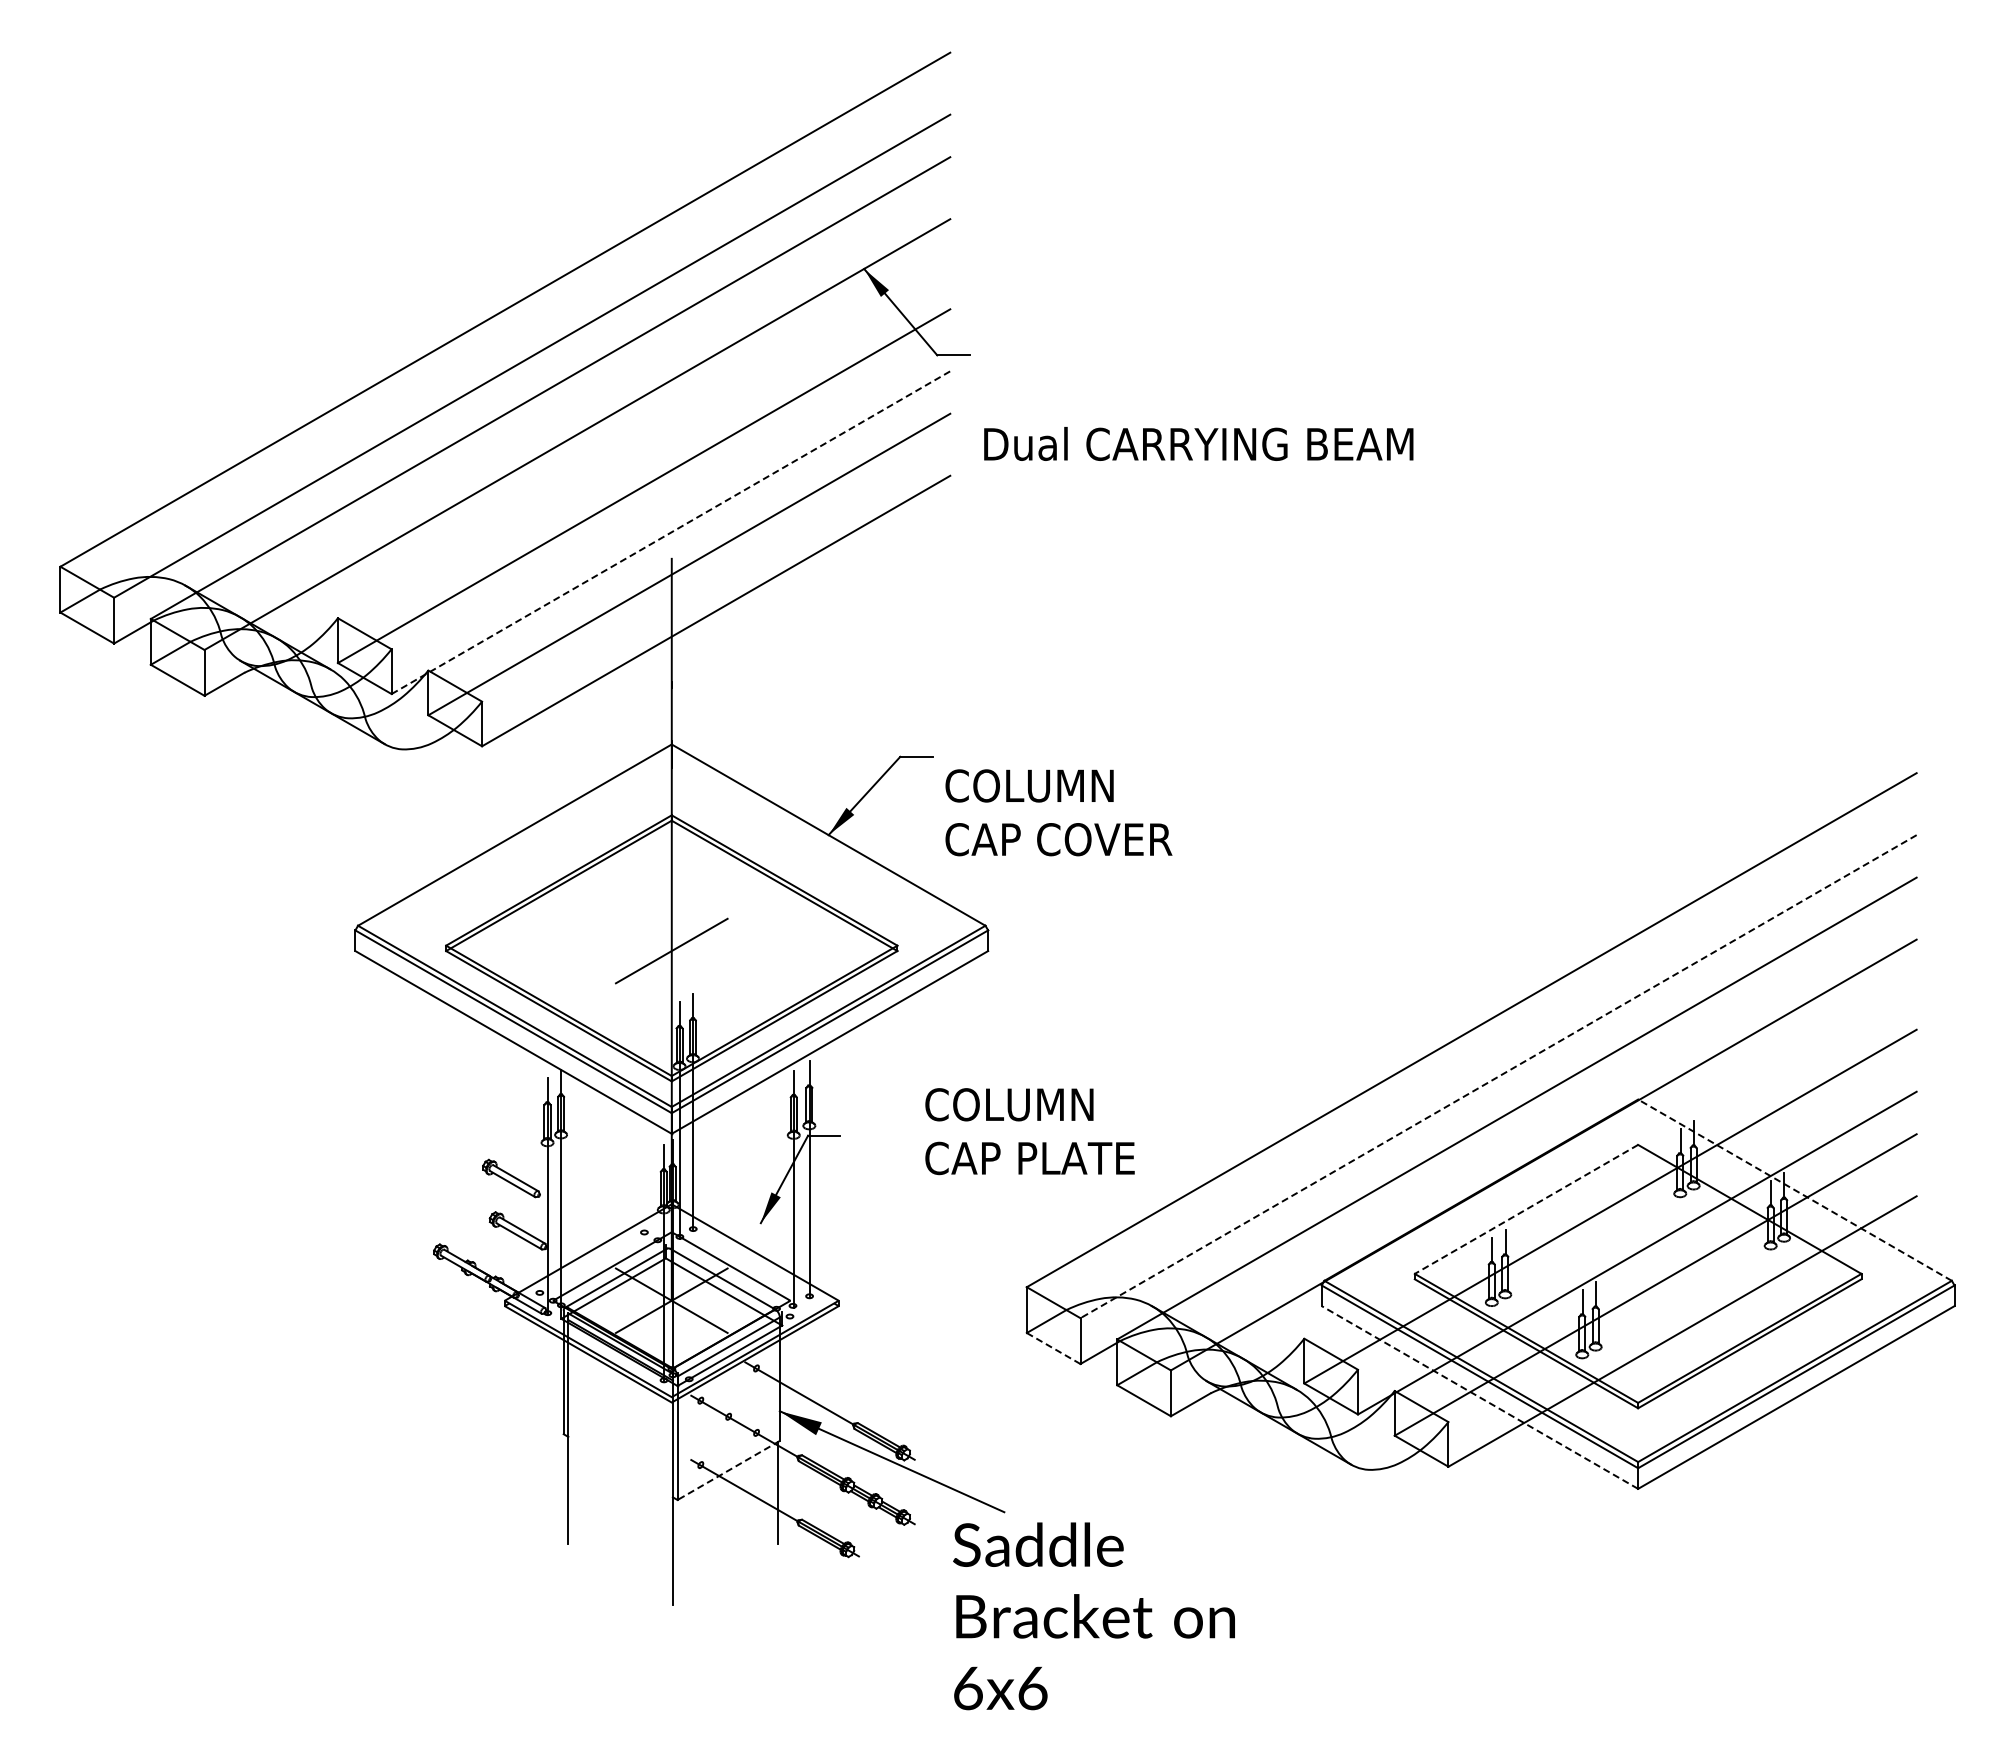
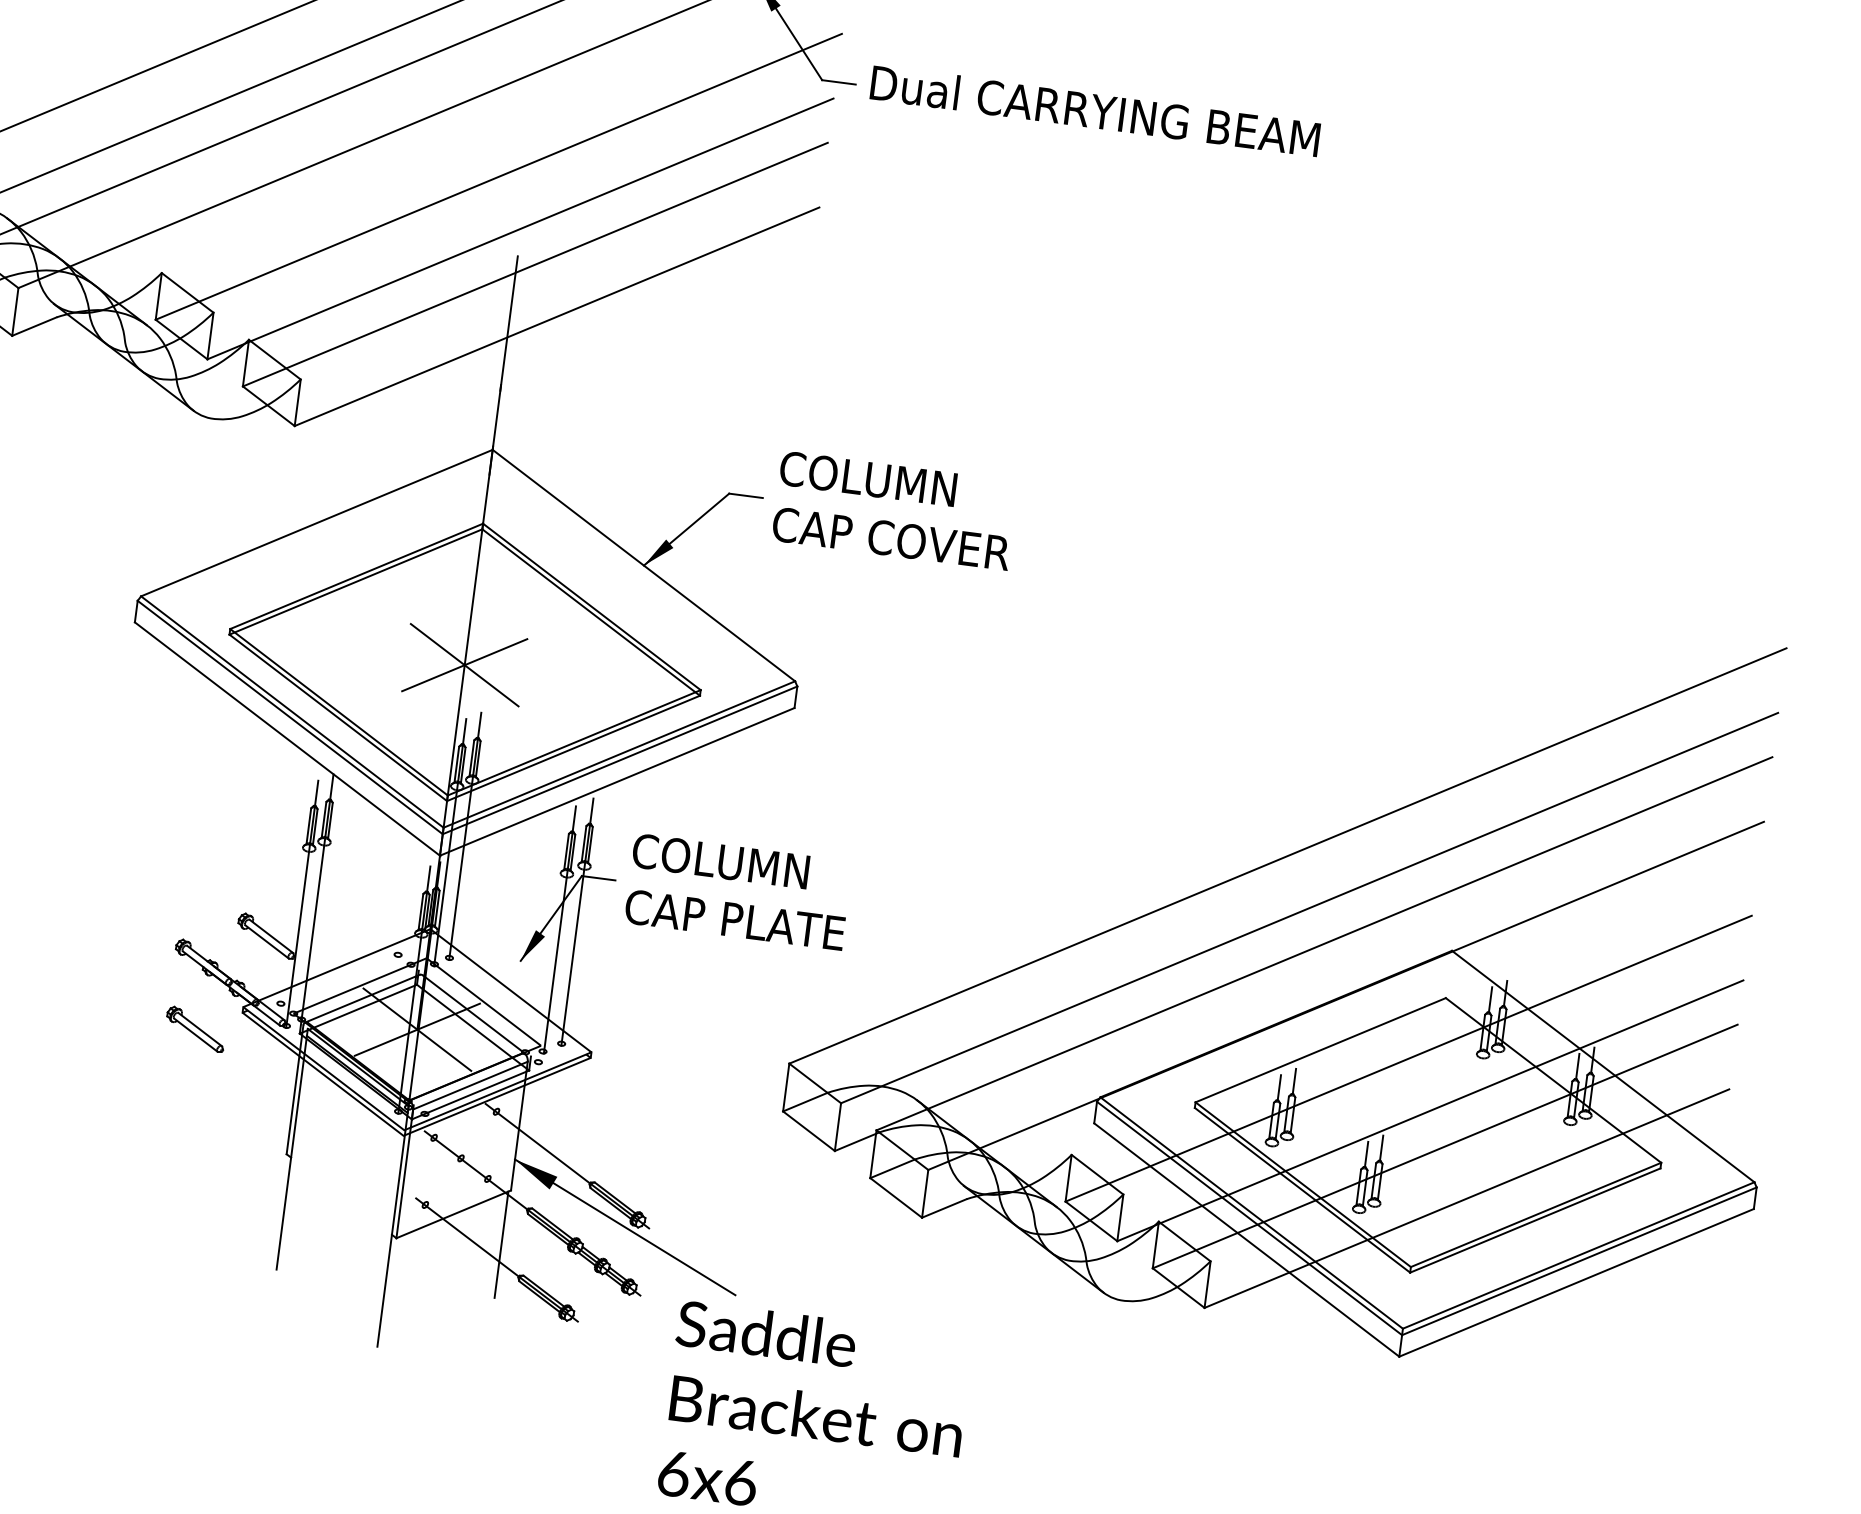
text: (1198, 443) -> (1095, 110), moved
line: (670, 532) -> (520, 228), dashed -> solid
text: (1058, 812) -> (894, 510), moved
line: (671, 950) -> (464, 664), added
line: (1498, 1076) -> (1309, 907), dashed -> solid
text: (1029, 1131) -> (738, 891), moved
part: (511, 1178) -> (195, 1029), moved
line: (1794, 1189) -> (1602, 1065), dashed -> solid
line: (1526, 1209) -> (1320, 1050), dashed -> solid
line: (1053, 1348) -> (808, 1131), dashed -> solid
line: (1479, 1397) -> (1246, 1239), dashed -> solid
line: (728, 1470) -> (453, 1214), dashed -> solid

